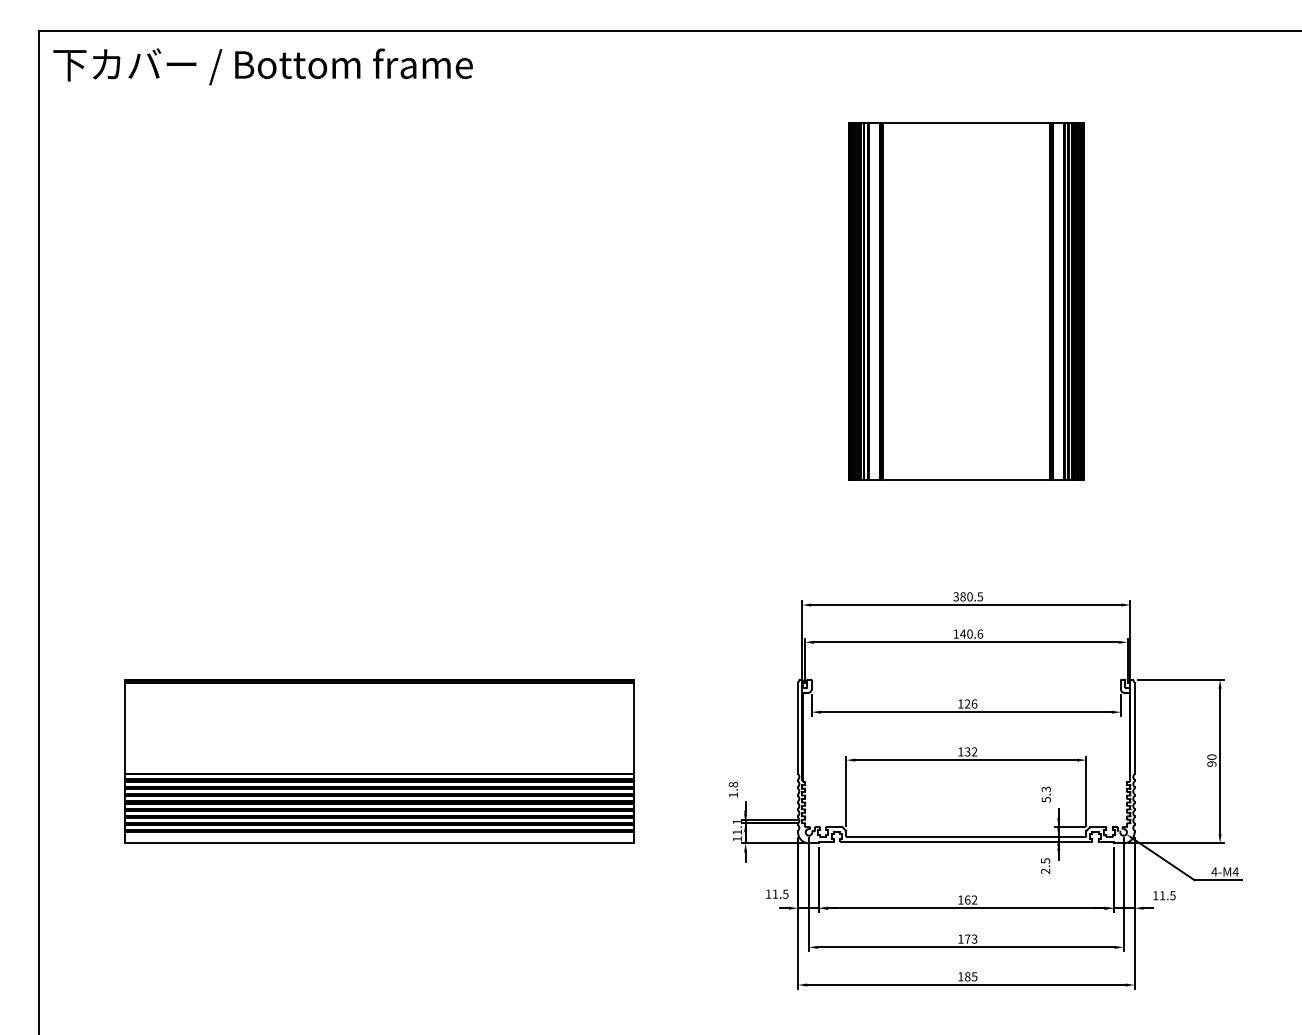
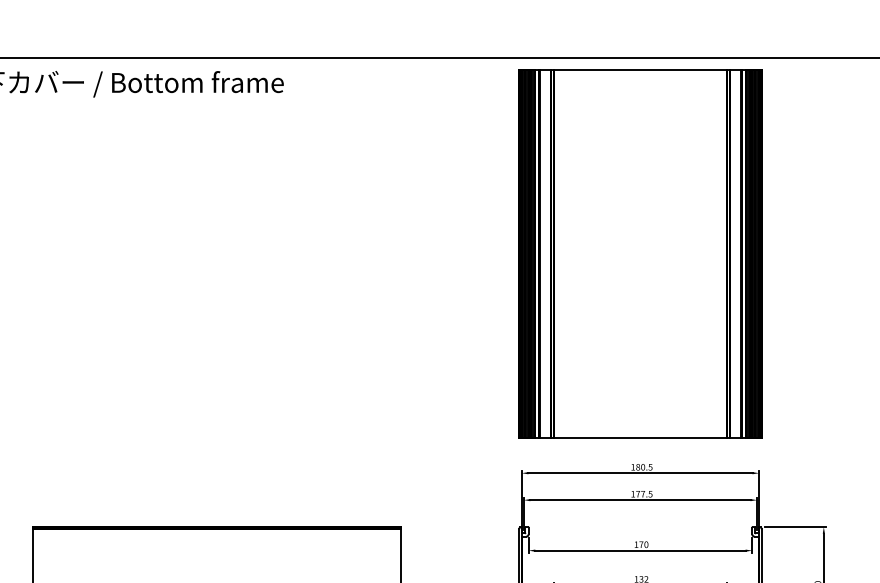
part: (966, 301) -> (640, 253), size x1.43
text: (955, 596) -> (632, 467), 380.5 -> 180.5
text: (971, 633) -> (644, 493), 140.6 -> 177.5
text: (970, 703) -> (643, 544), 126 -> 170

